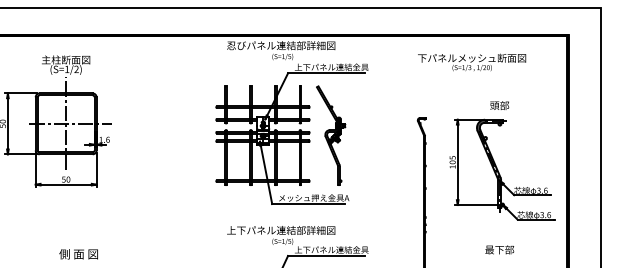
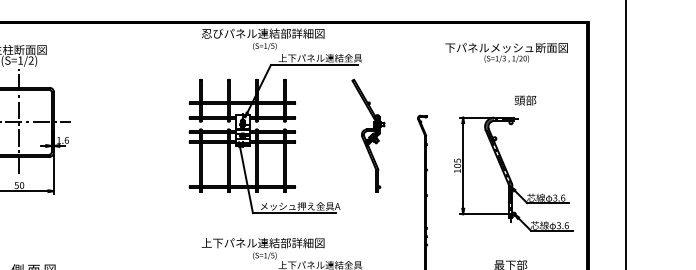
text: (472, 62) -> (507, 52), moved
text: (499, 105) -> (525, 100), moved
part: (331, 135) -> (368, 135), moved

